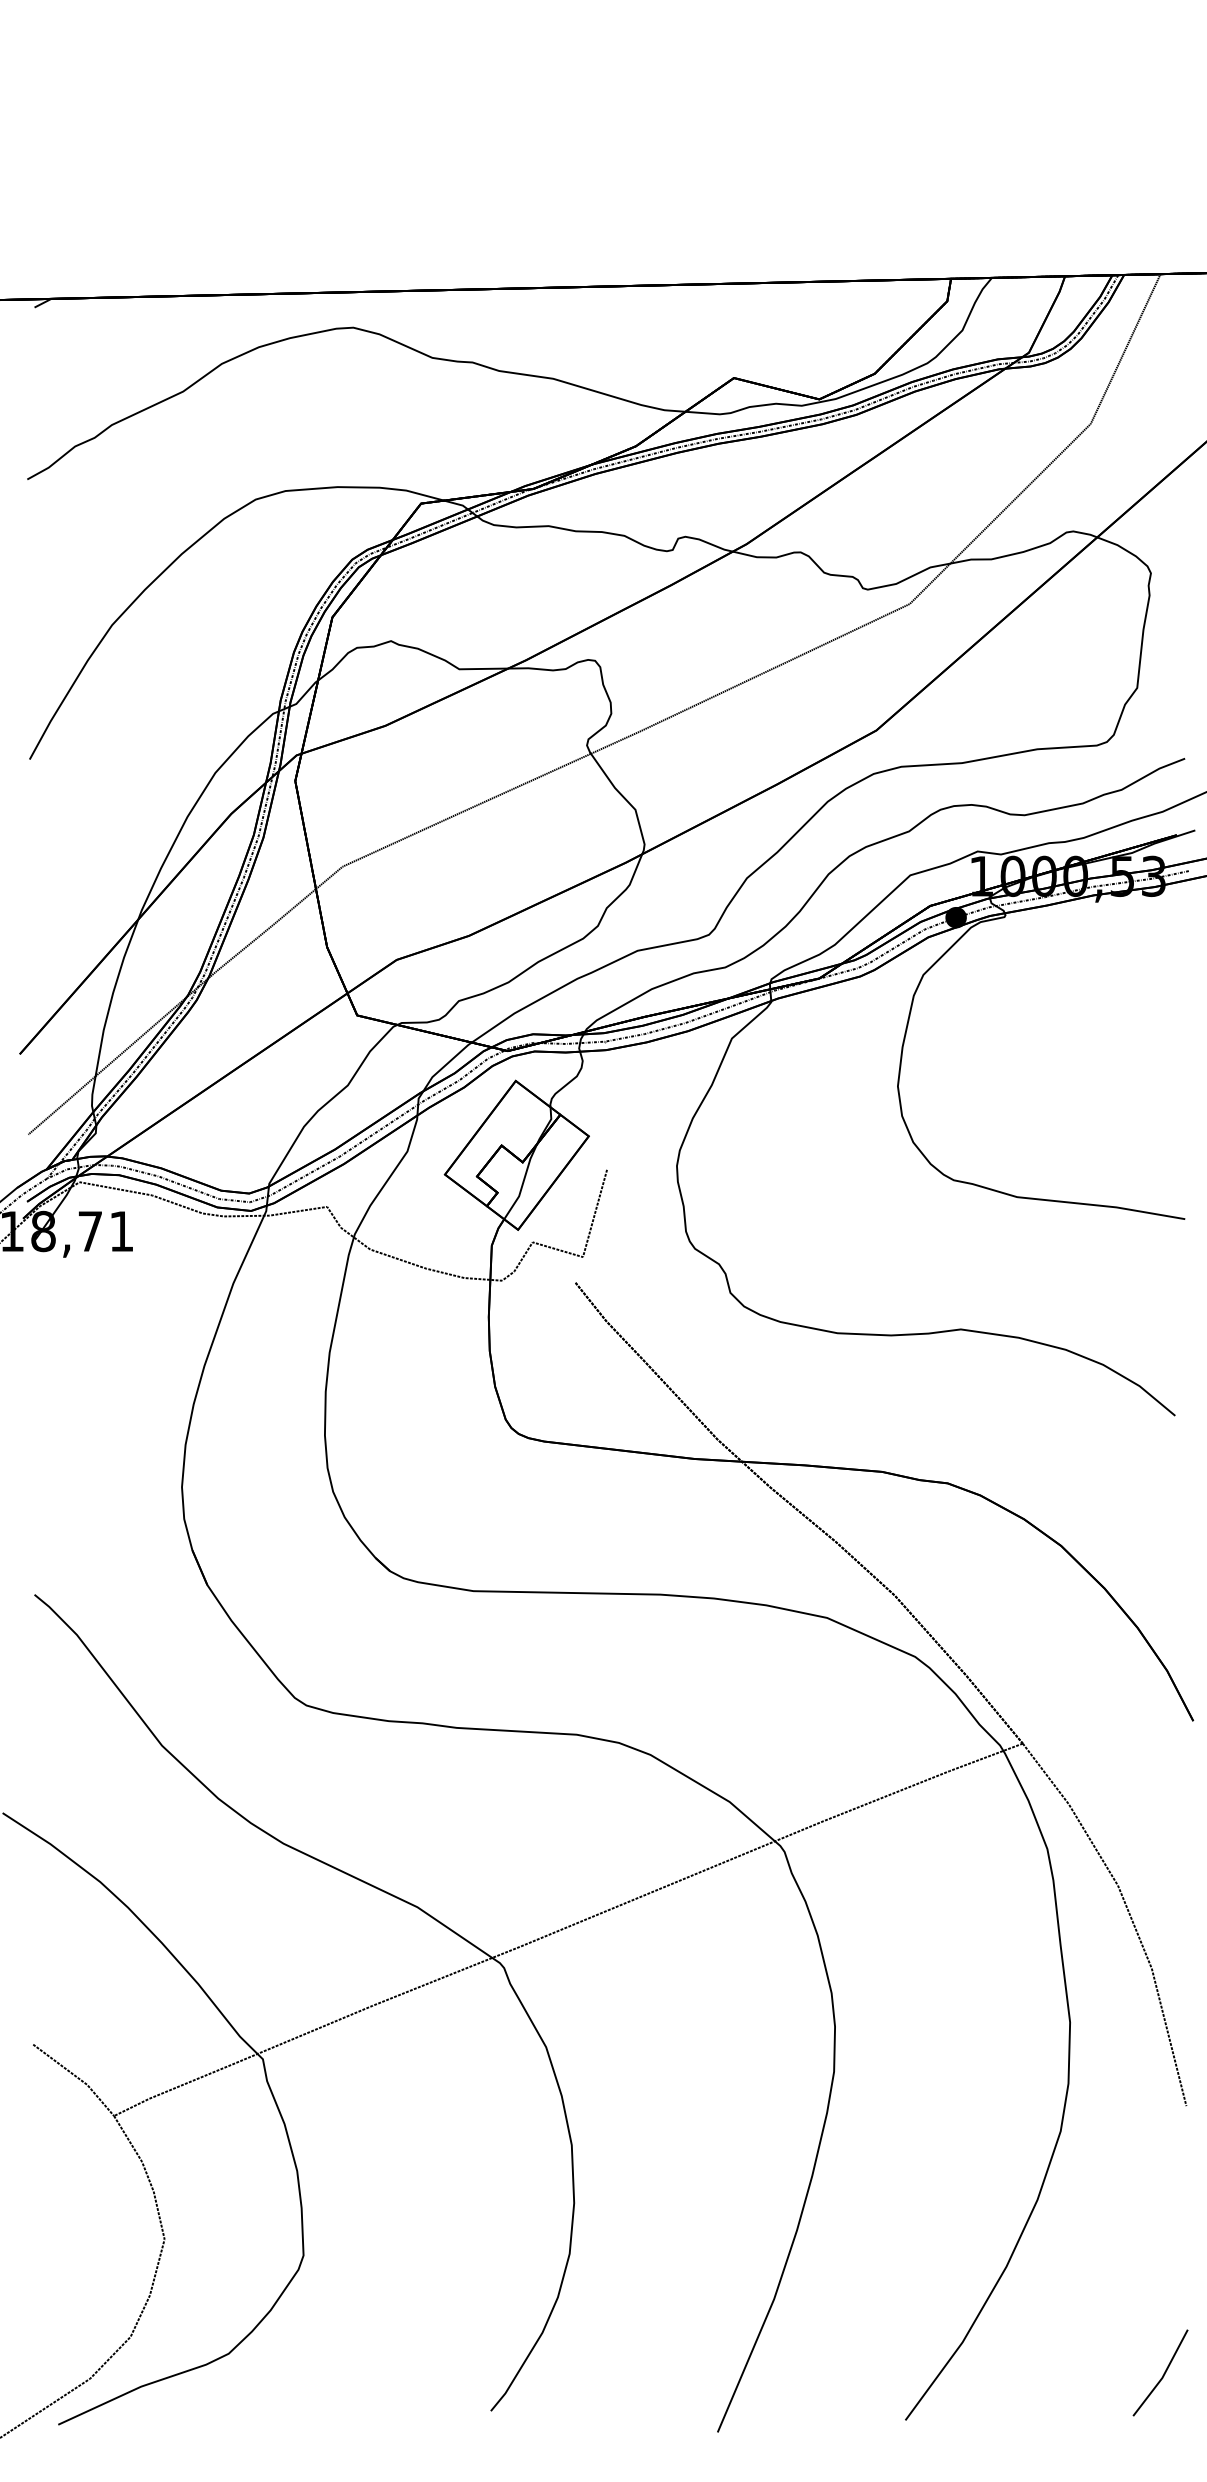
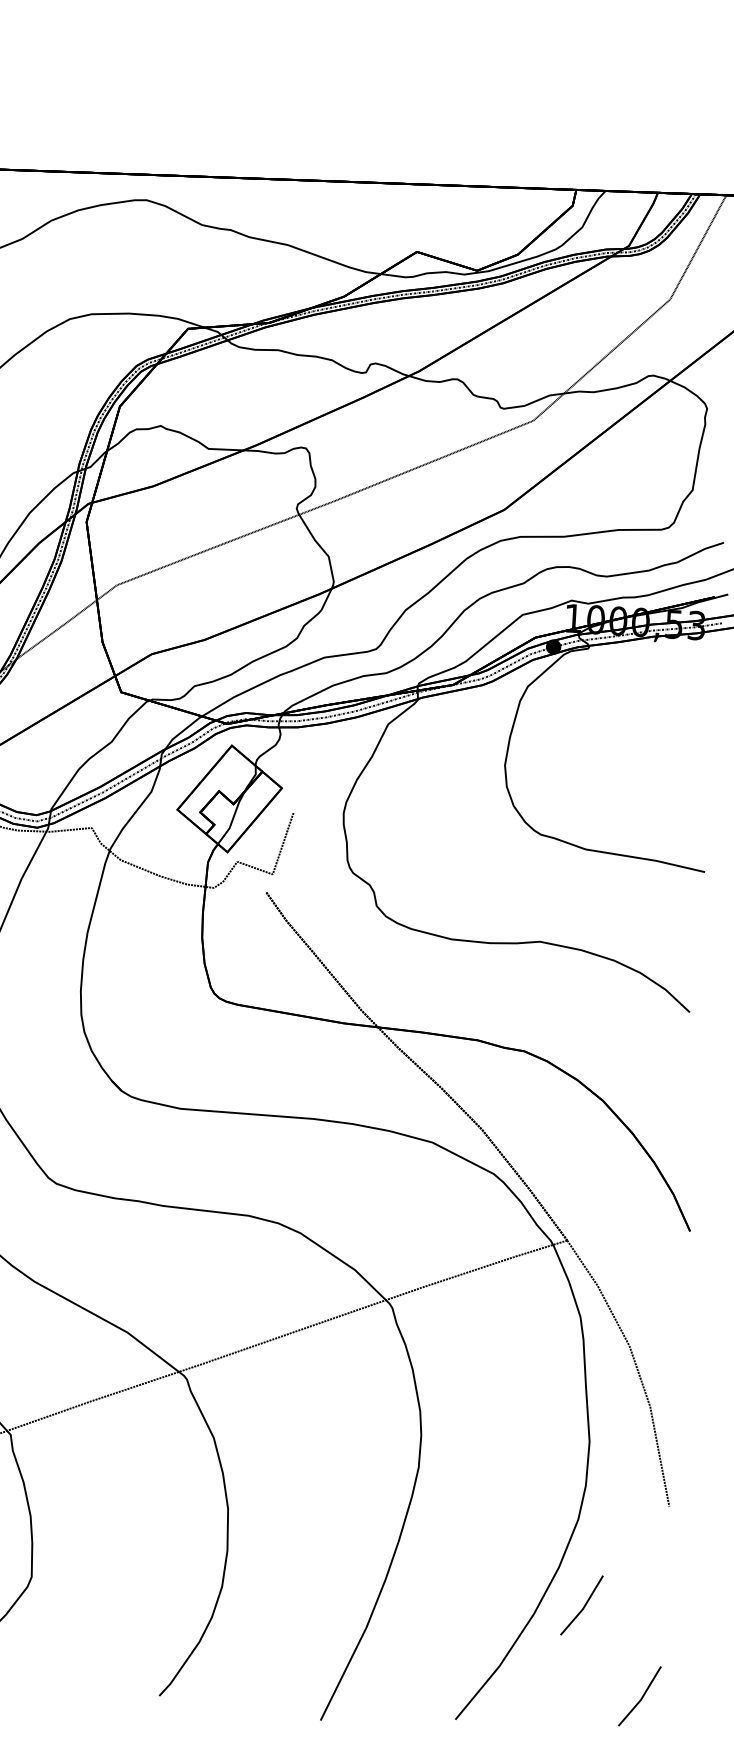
line: (1075, 2251) -> (583, 1605), added

